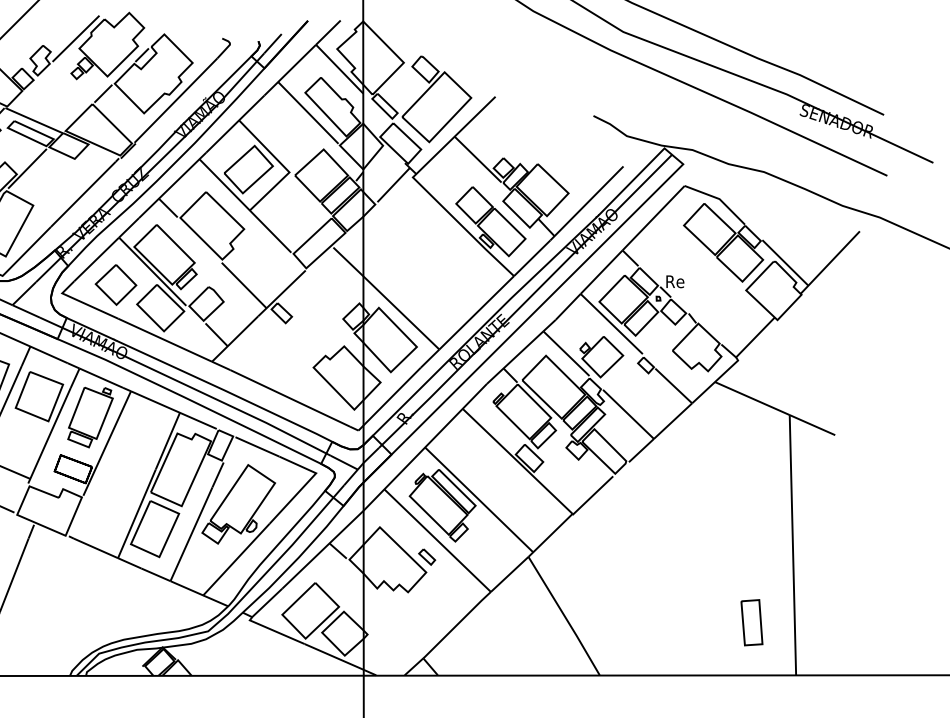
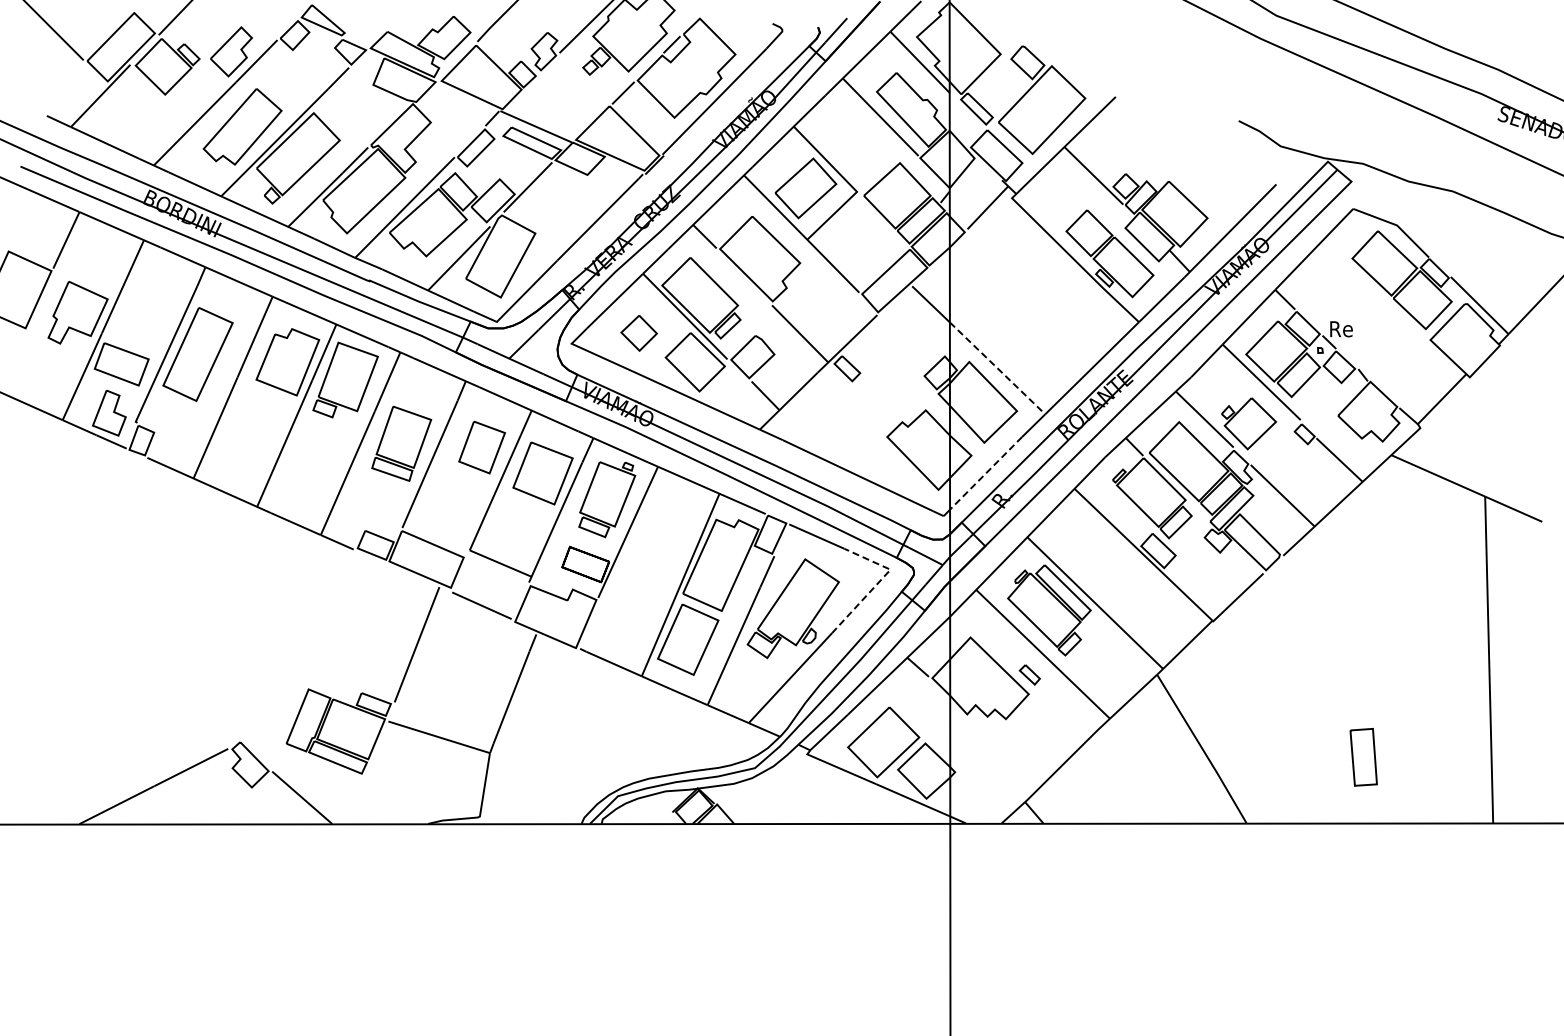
part: (115, 285) -> (638, 333), size x0.7
line: (401, 313) -> (997, 368), solid -> dashed
line: (391, 396) -> (985, 473), solid -> dashed
line: (307, 483) -> (879, 582), solid -> dashed
part: (751, 622) -> (1363, 757), moved

